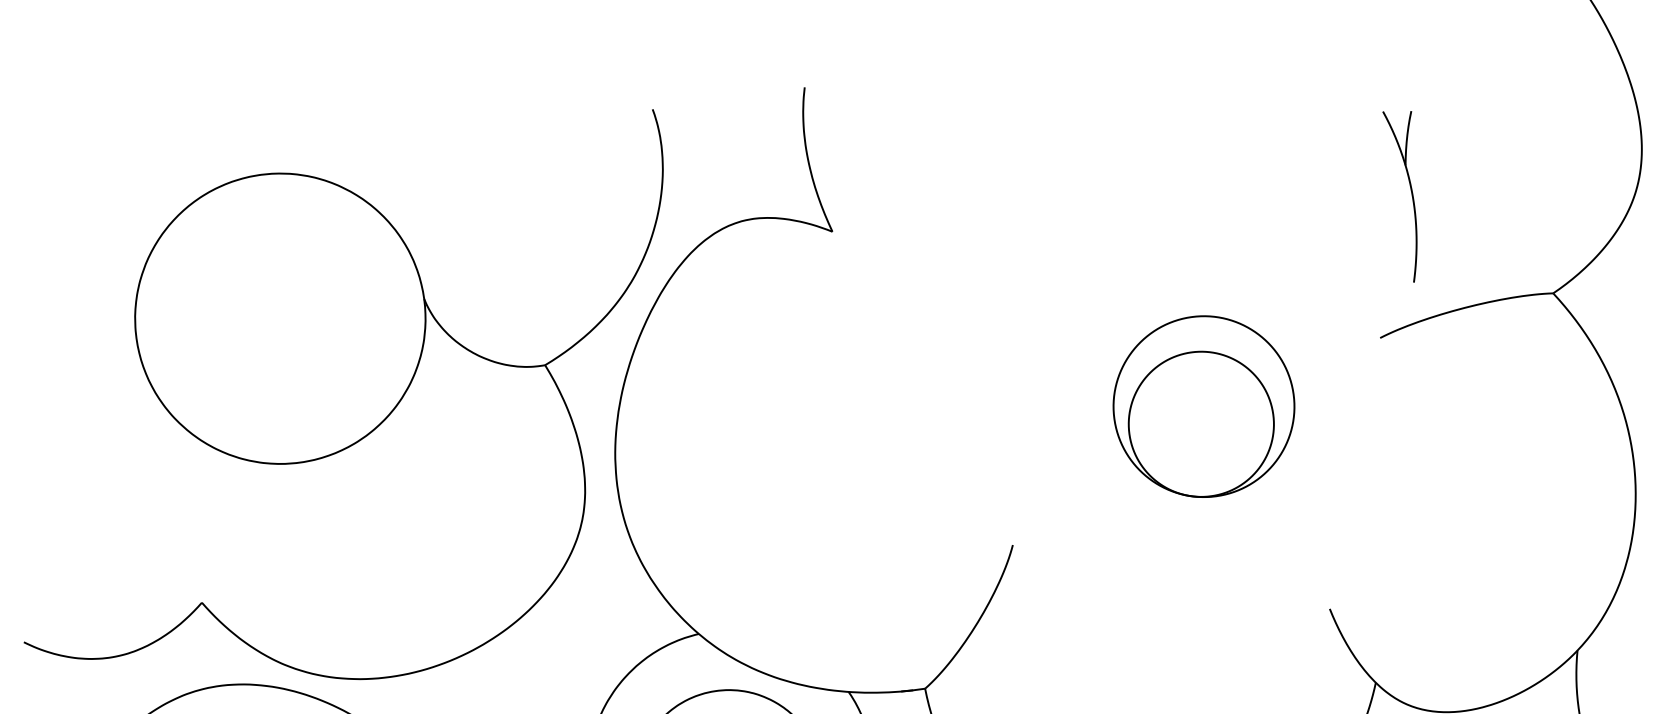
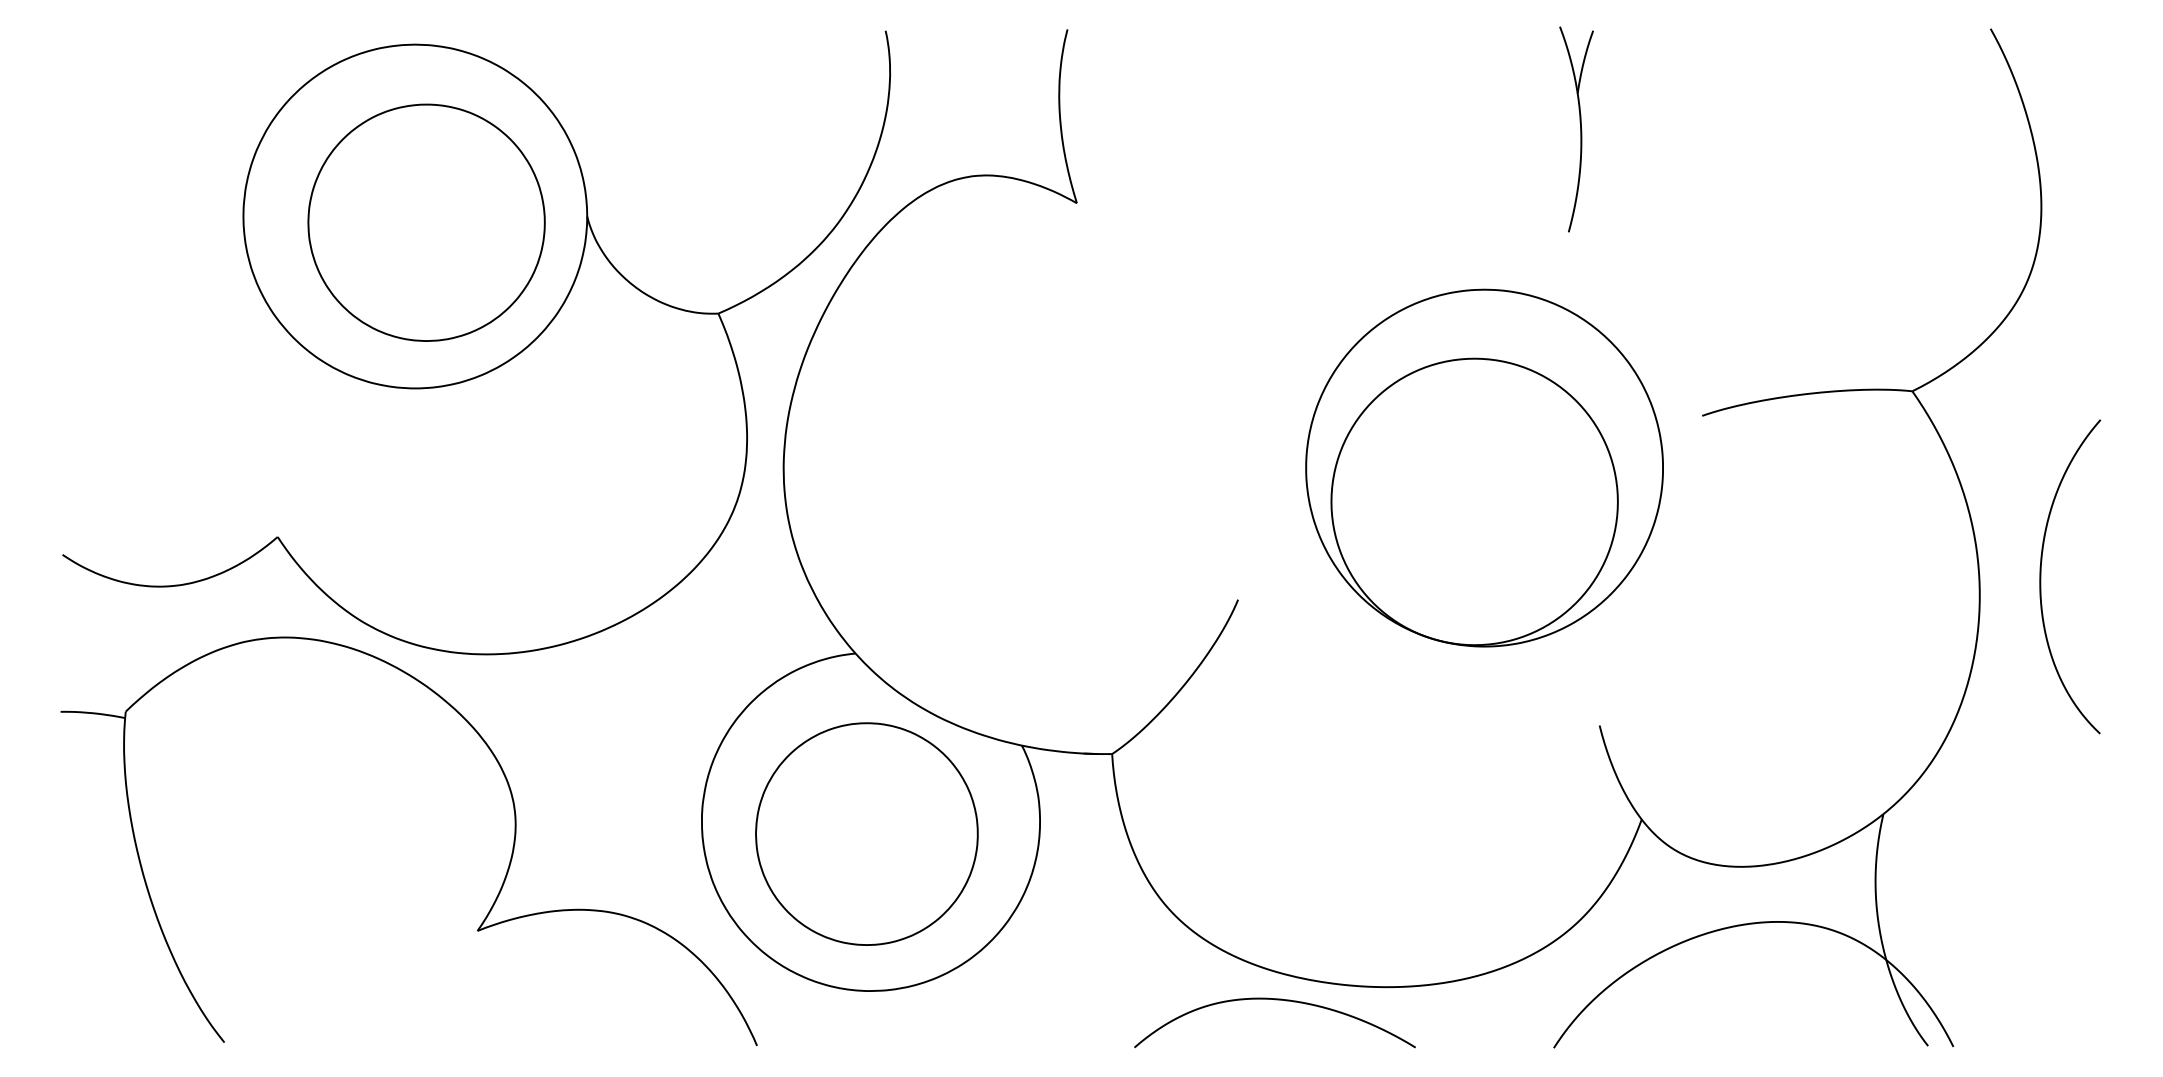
part: (1408, 195) -> (1576, 129), moved
part: (290, 322) -> (426, 222), added
part: (1203, 406) -> (1484, 467), size x1.67

